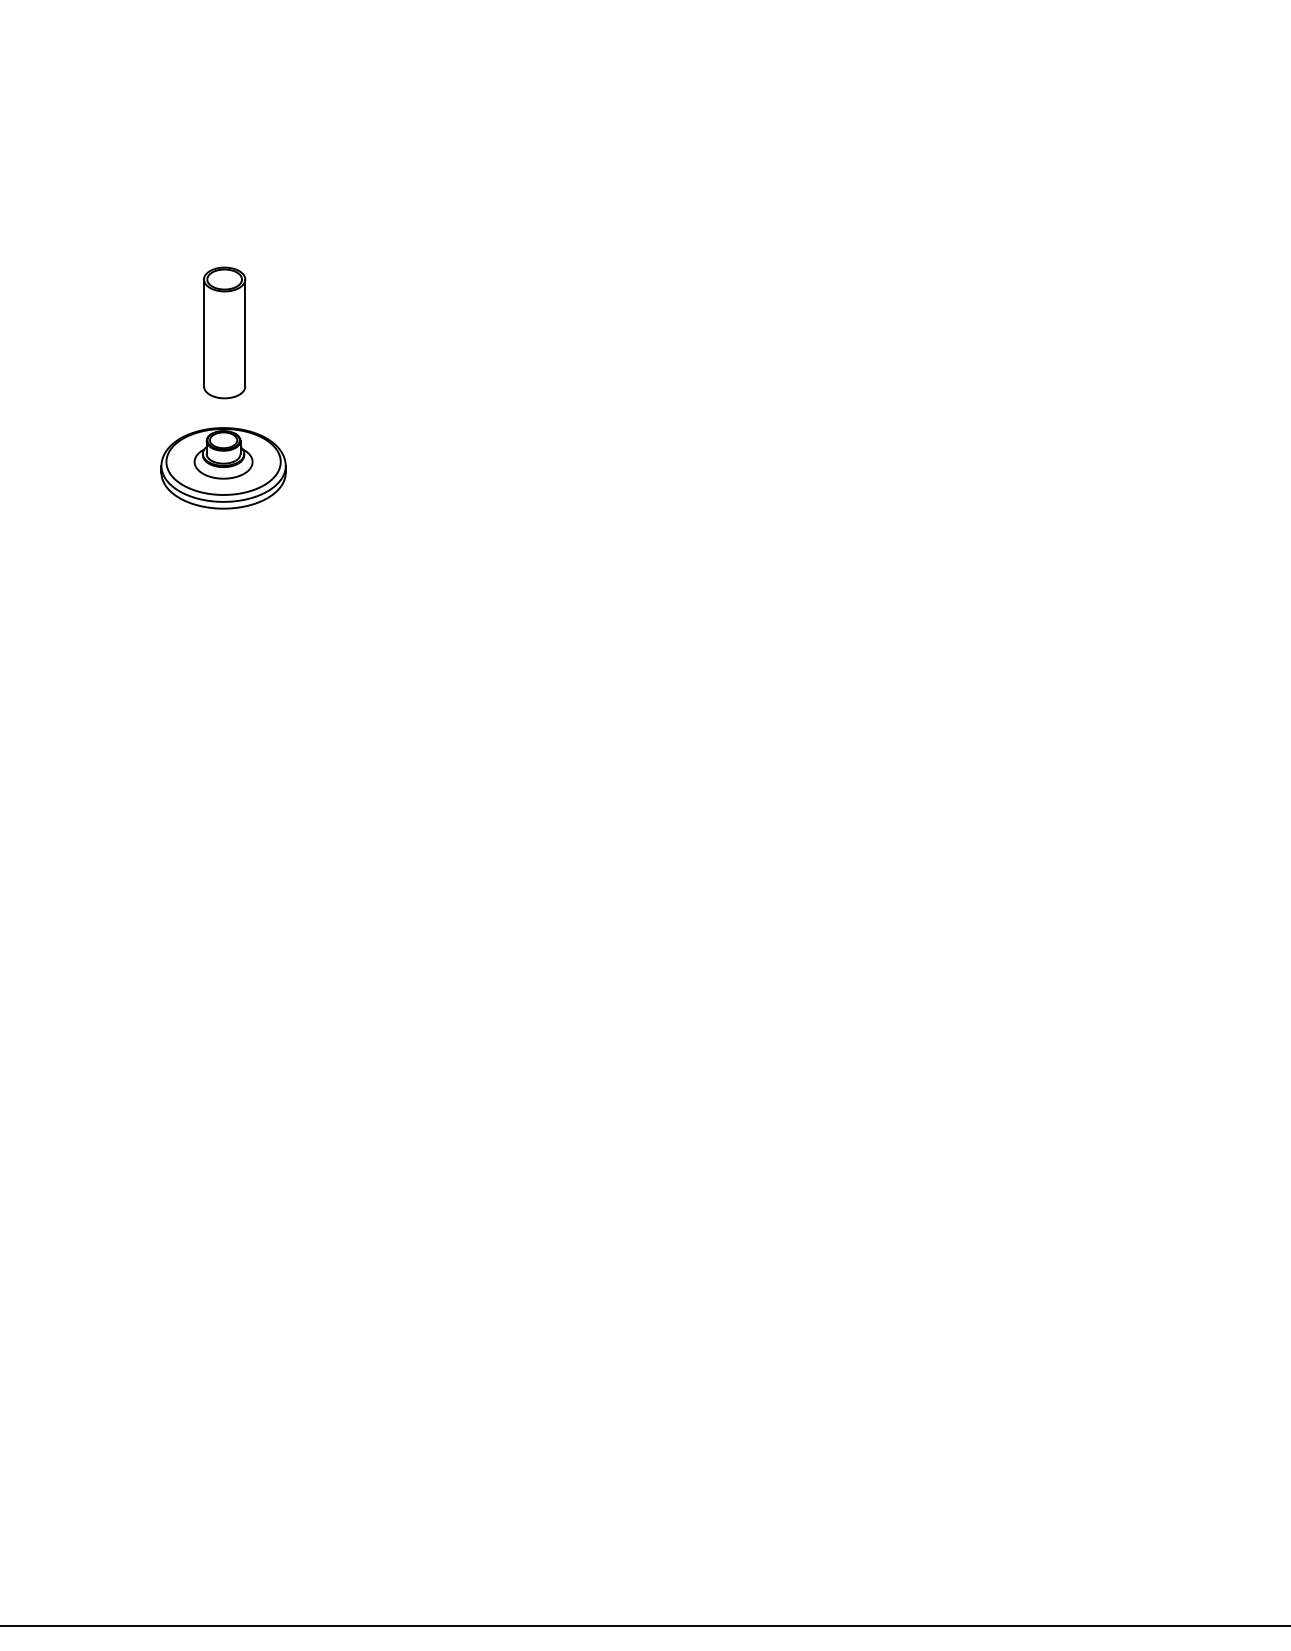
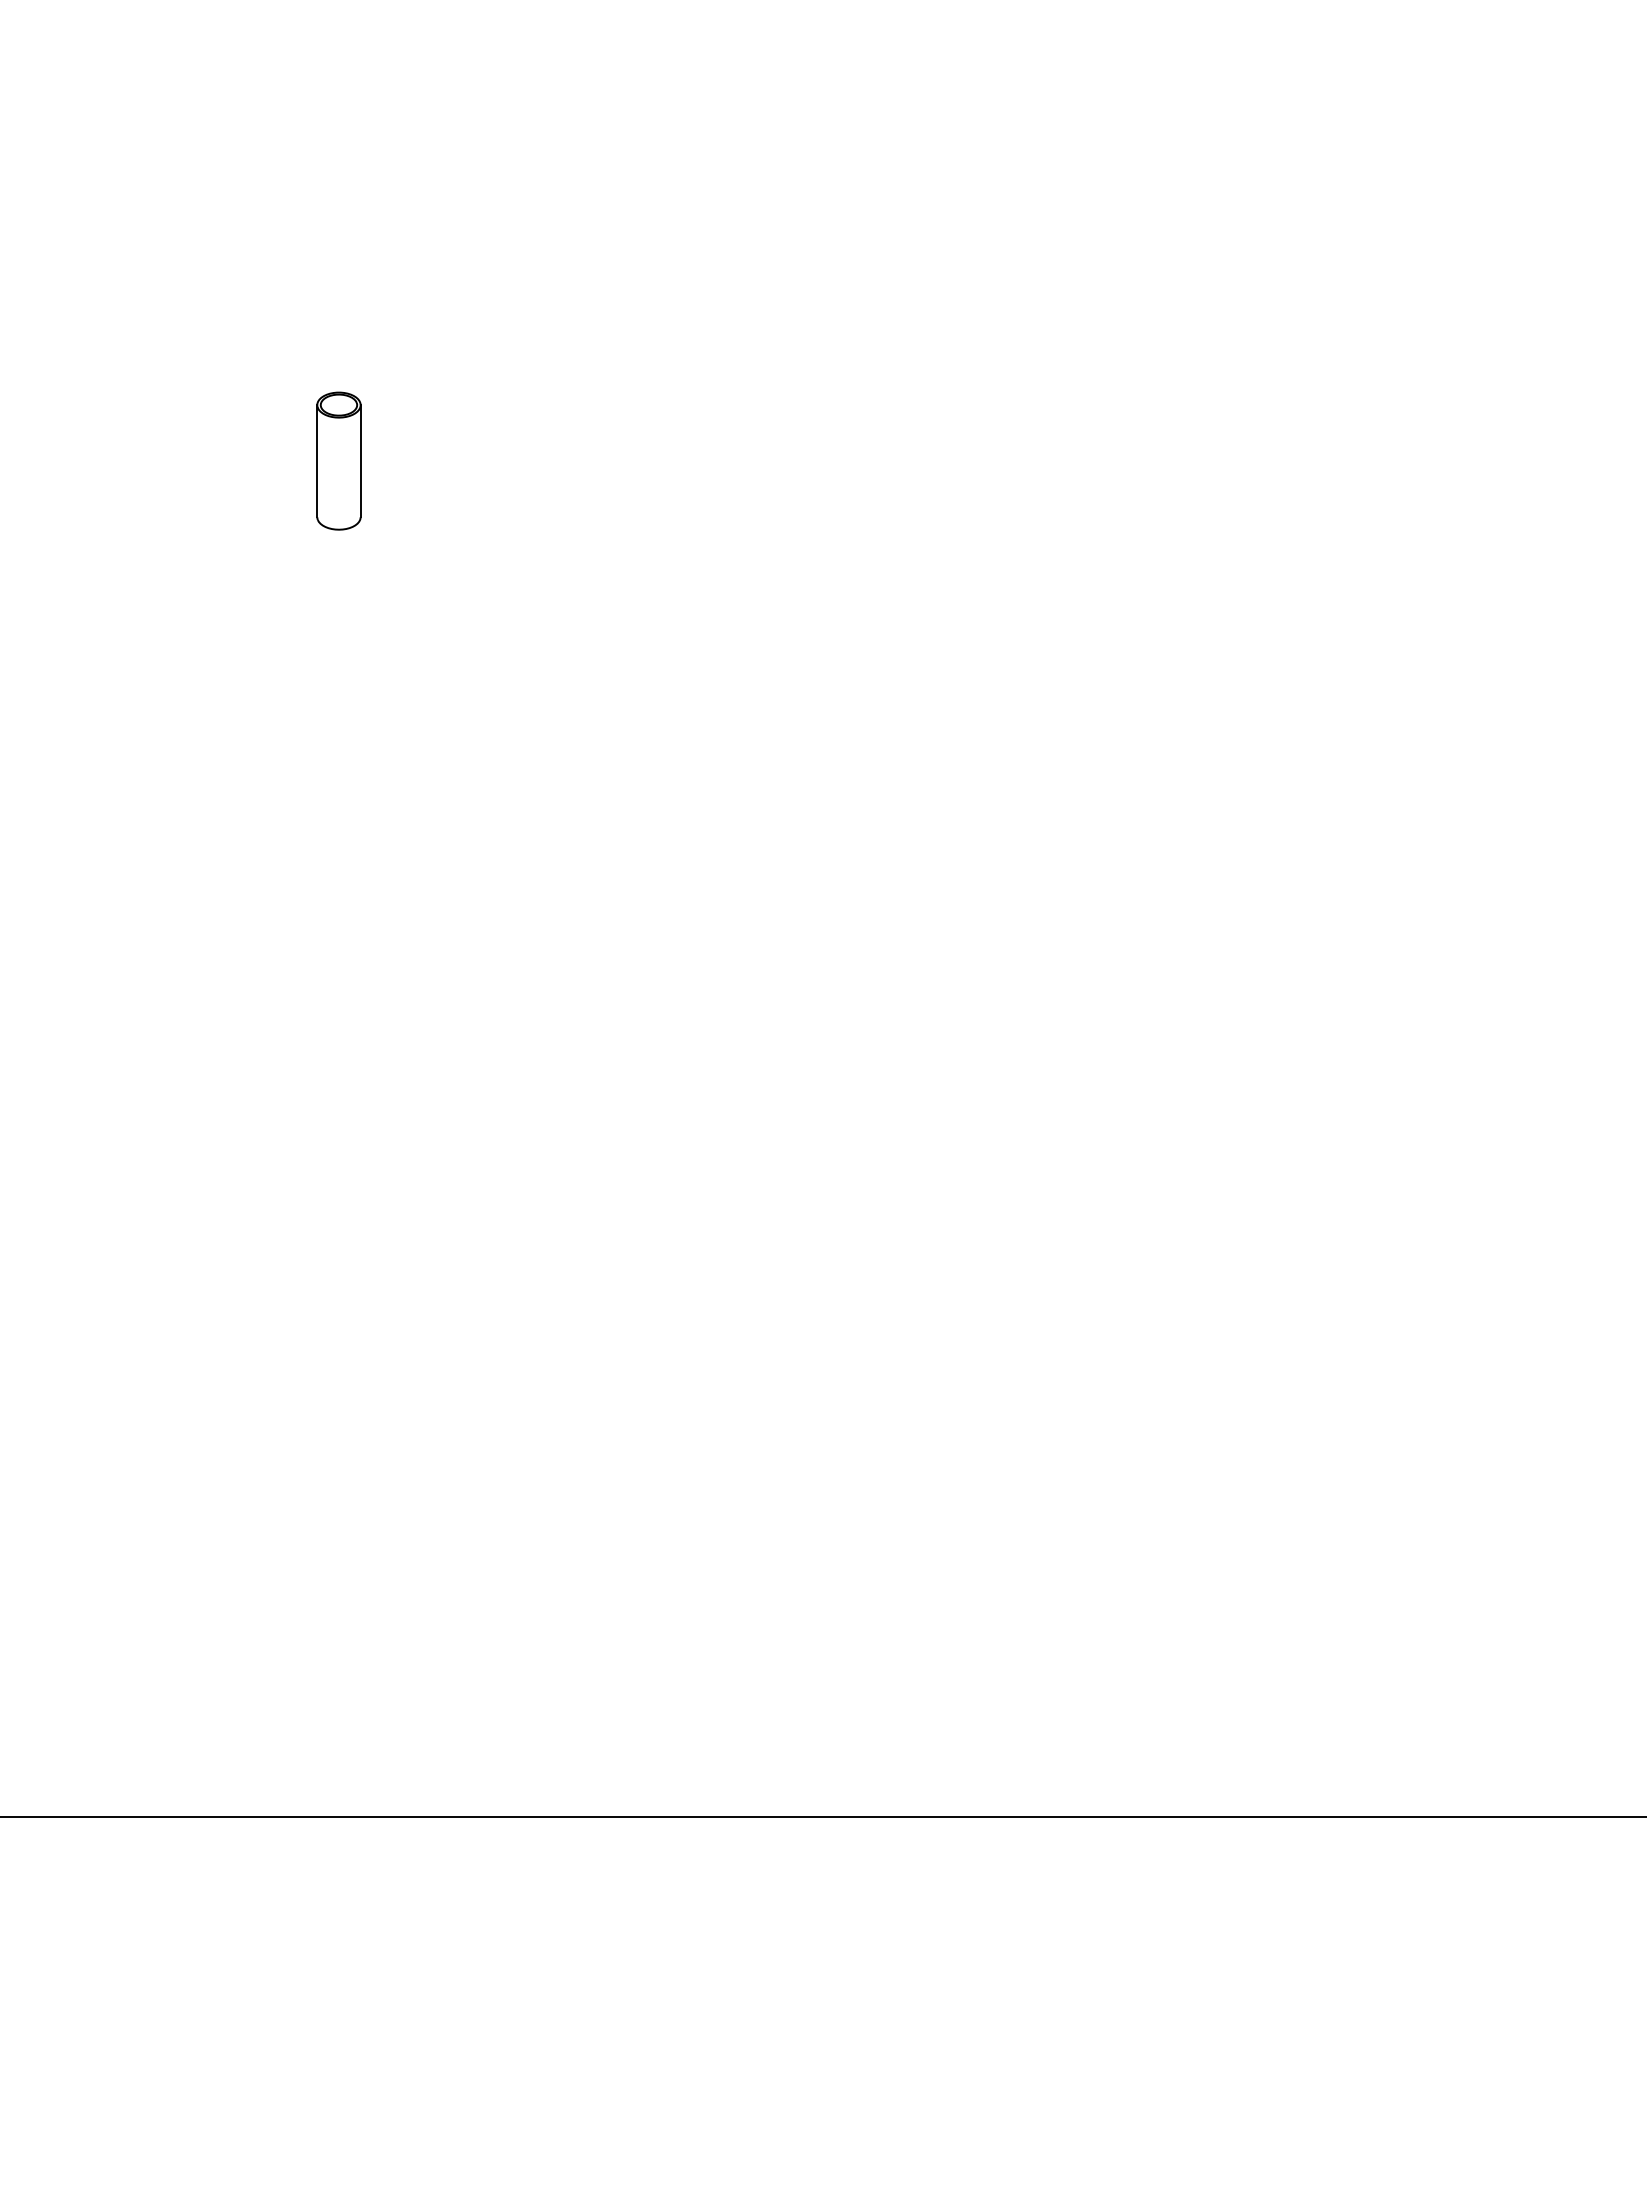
part: (224, 332) -> (338, 460), moved
part: (223, 468) -> (413, 603), removed

